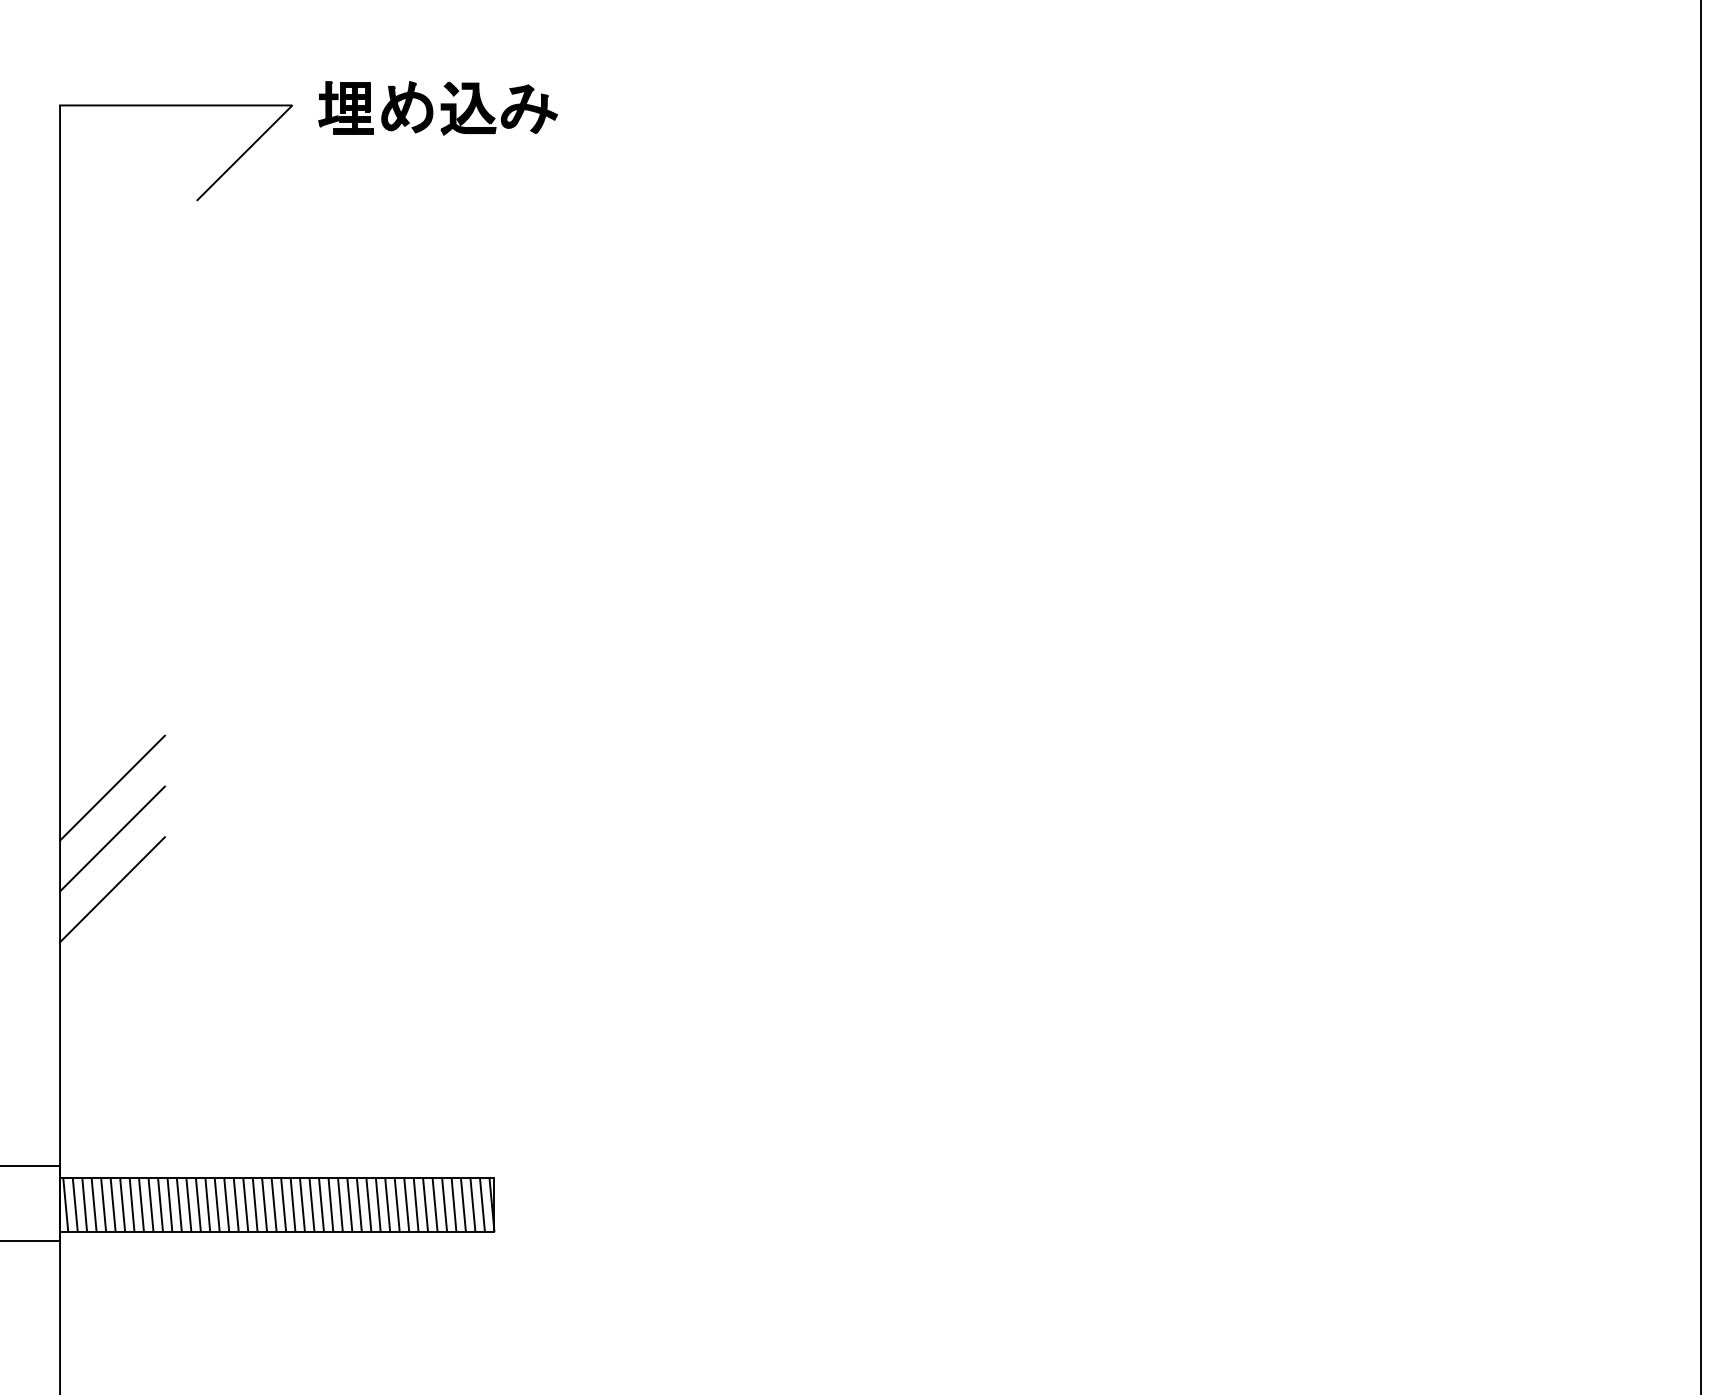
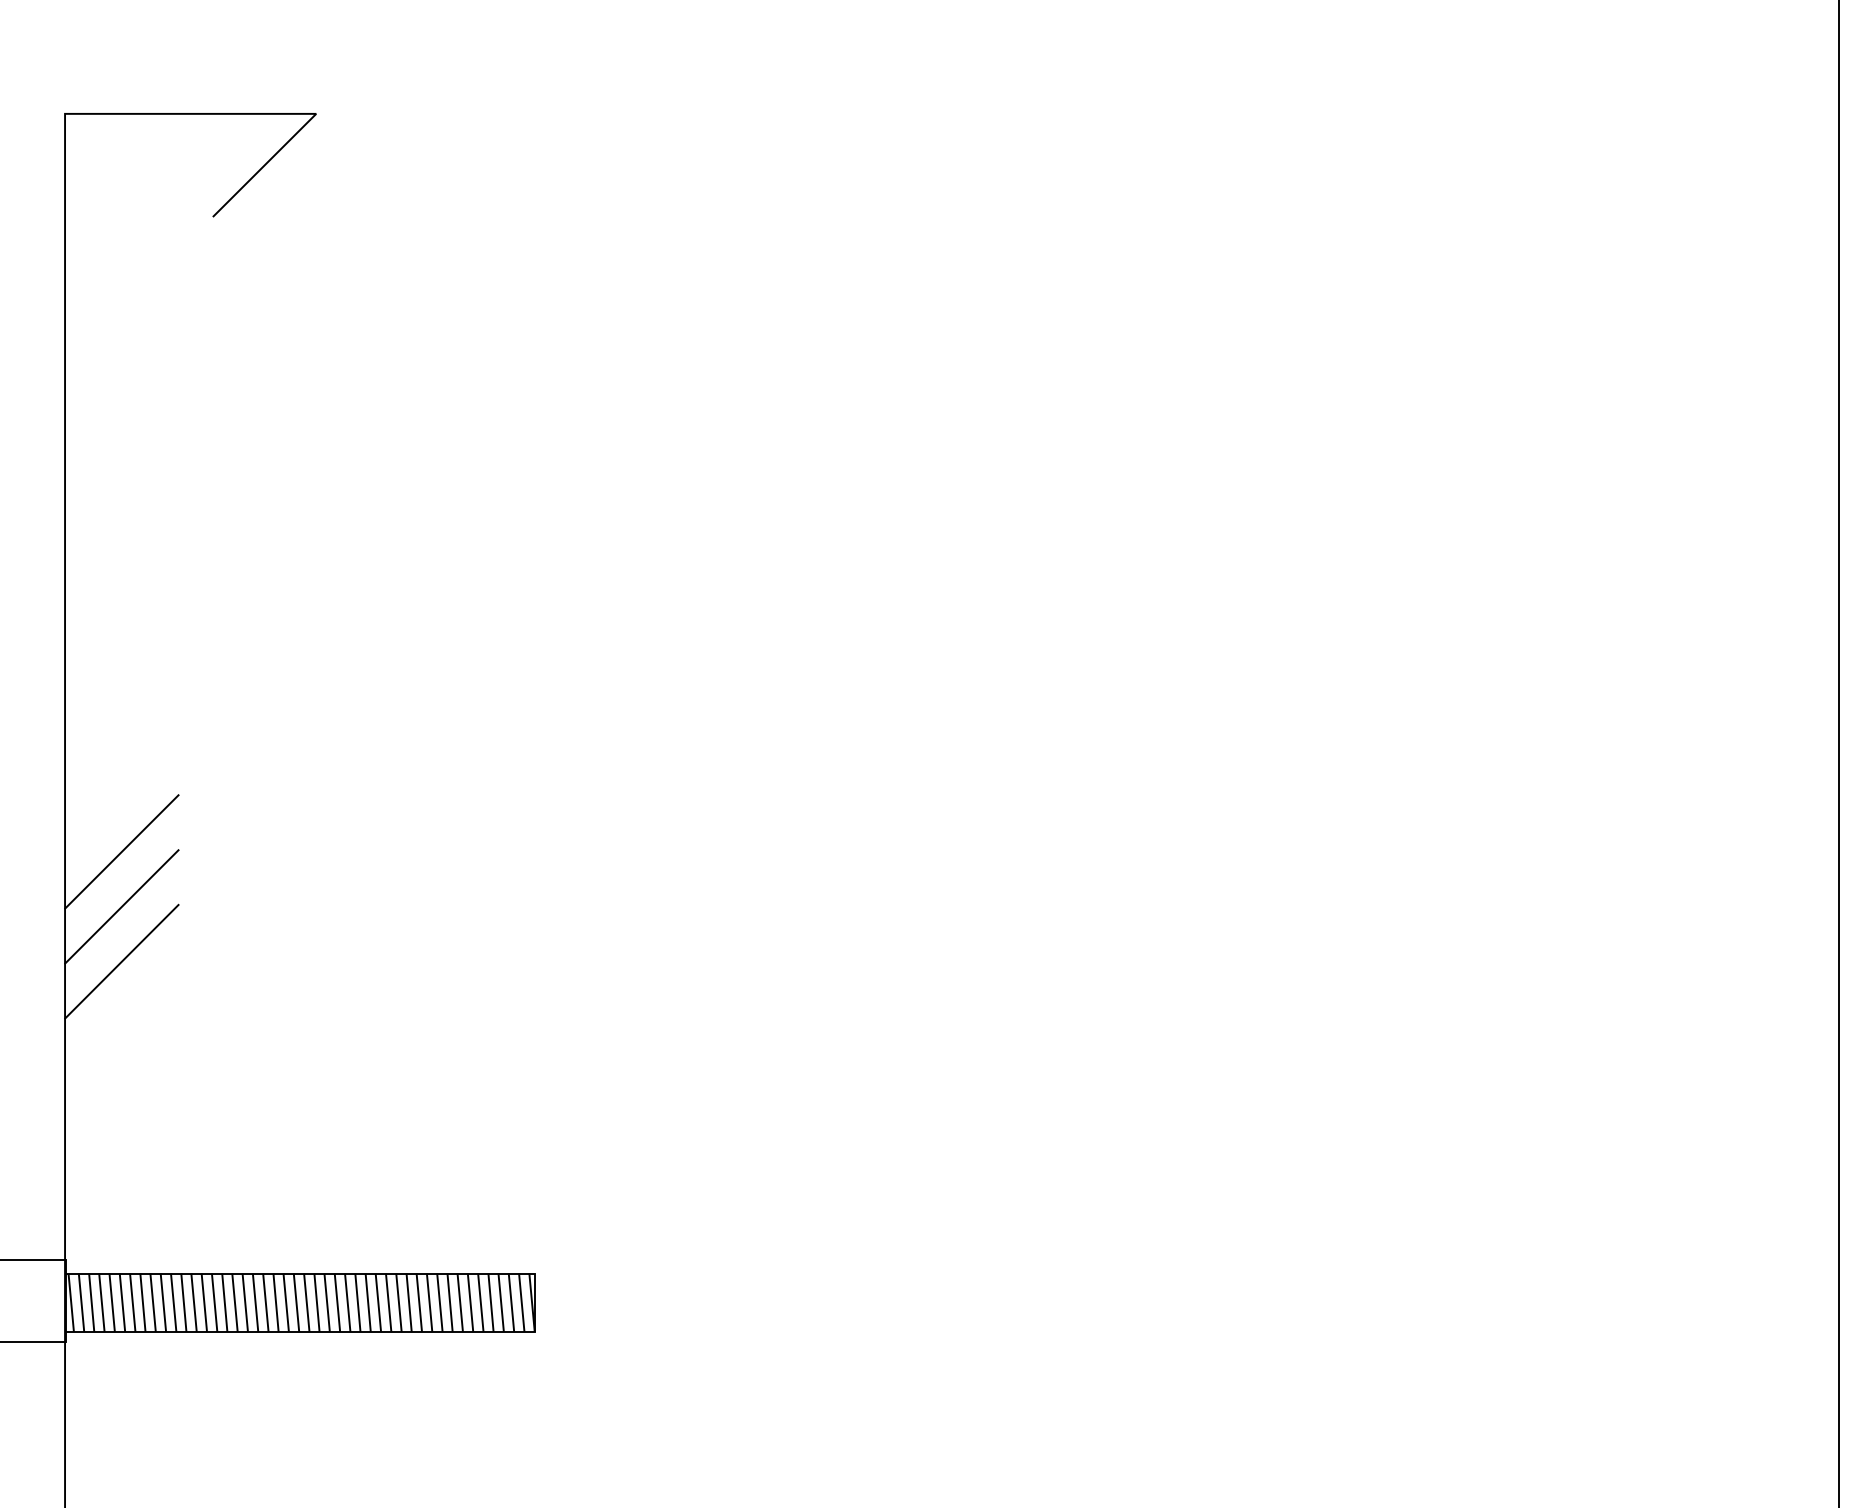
part: (437, 108) -> (473, 117), removed

